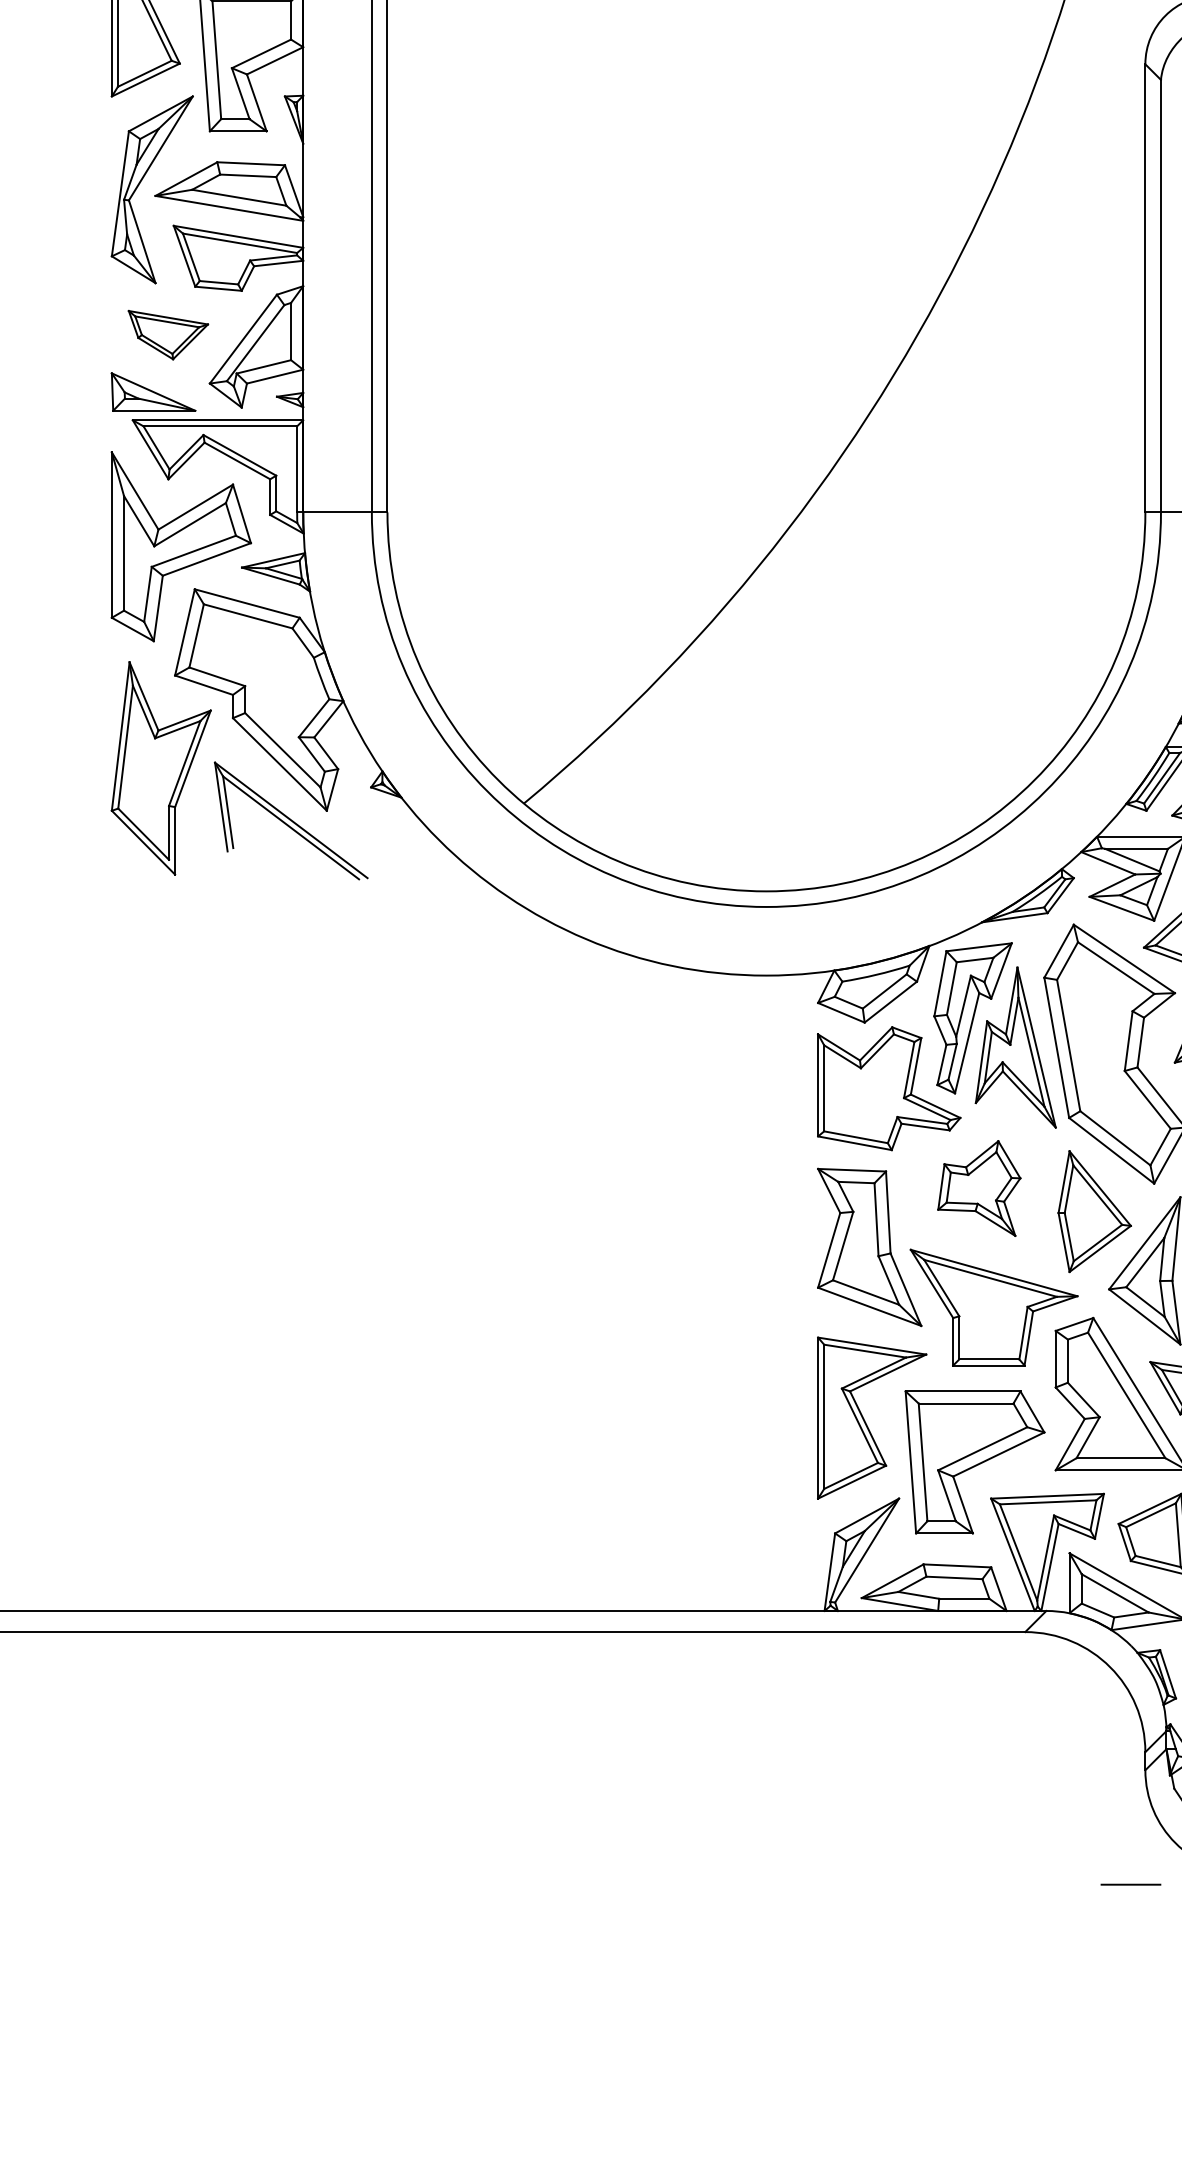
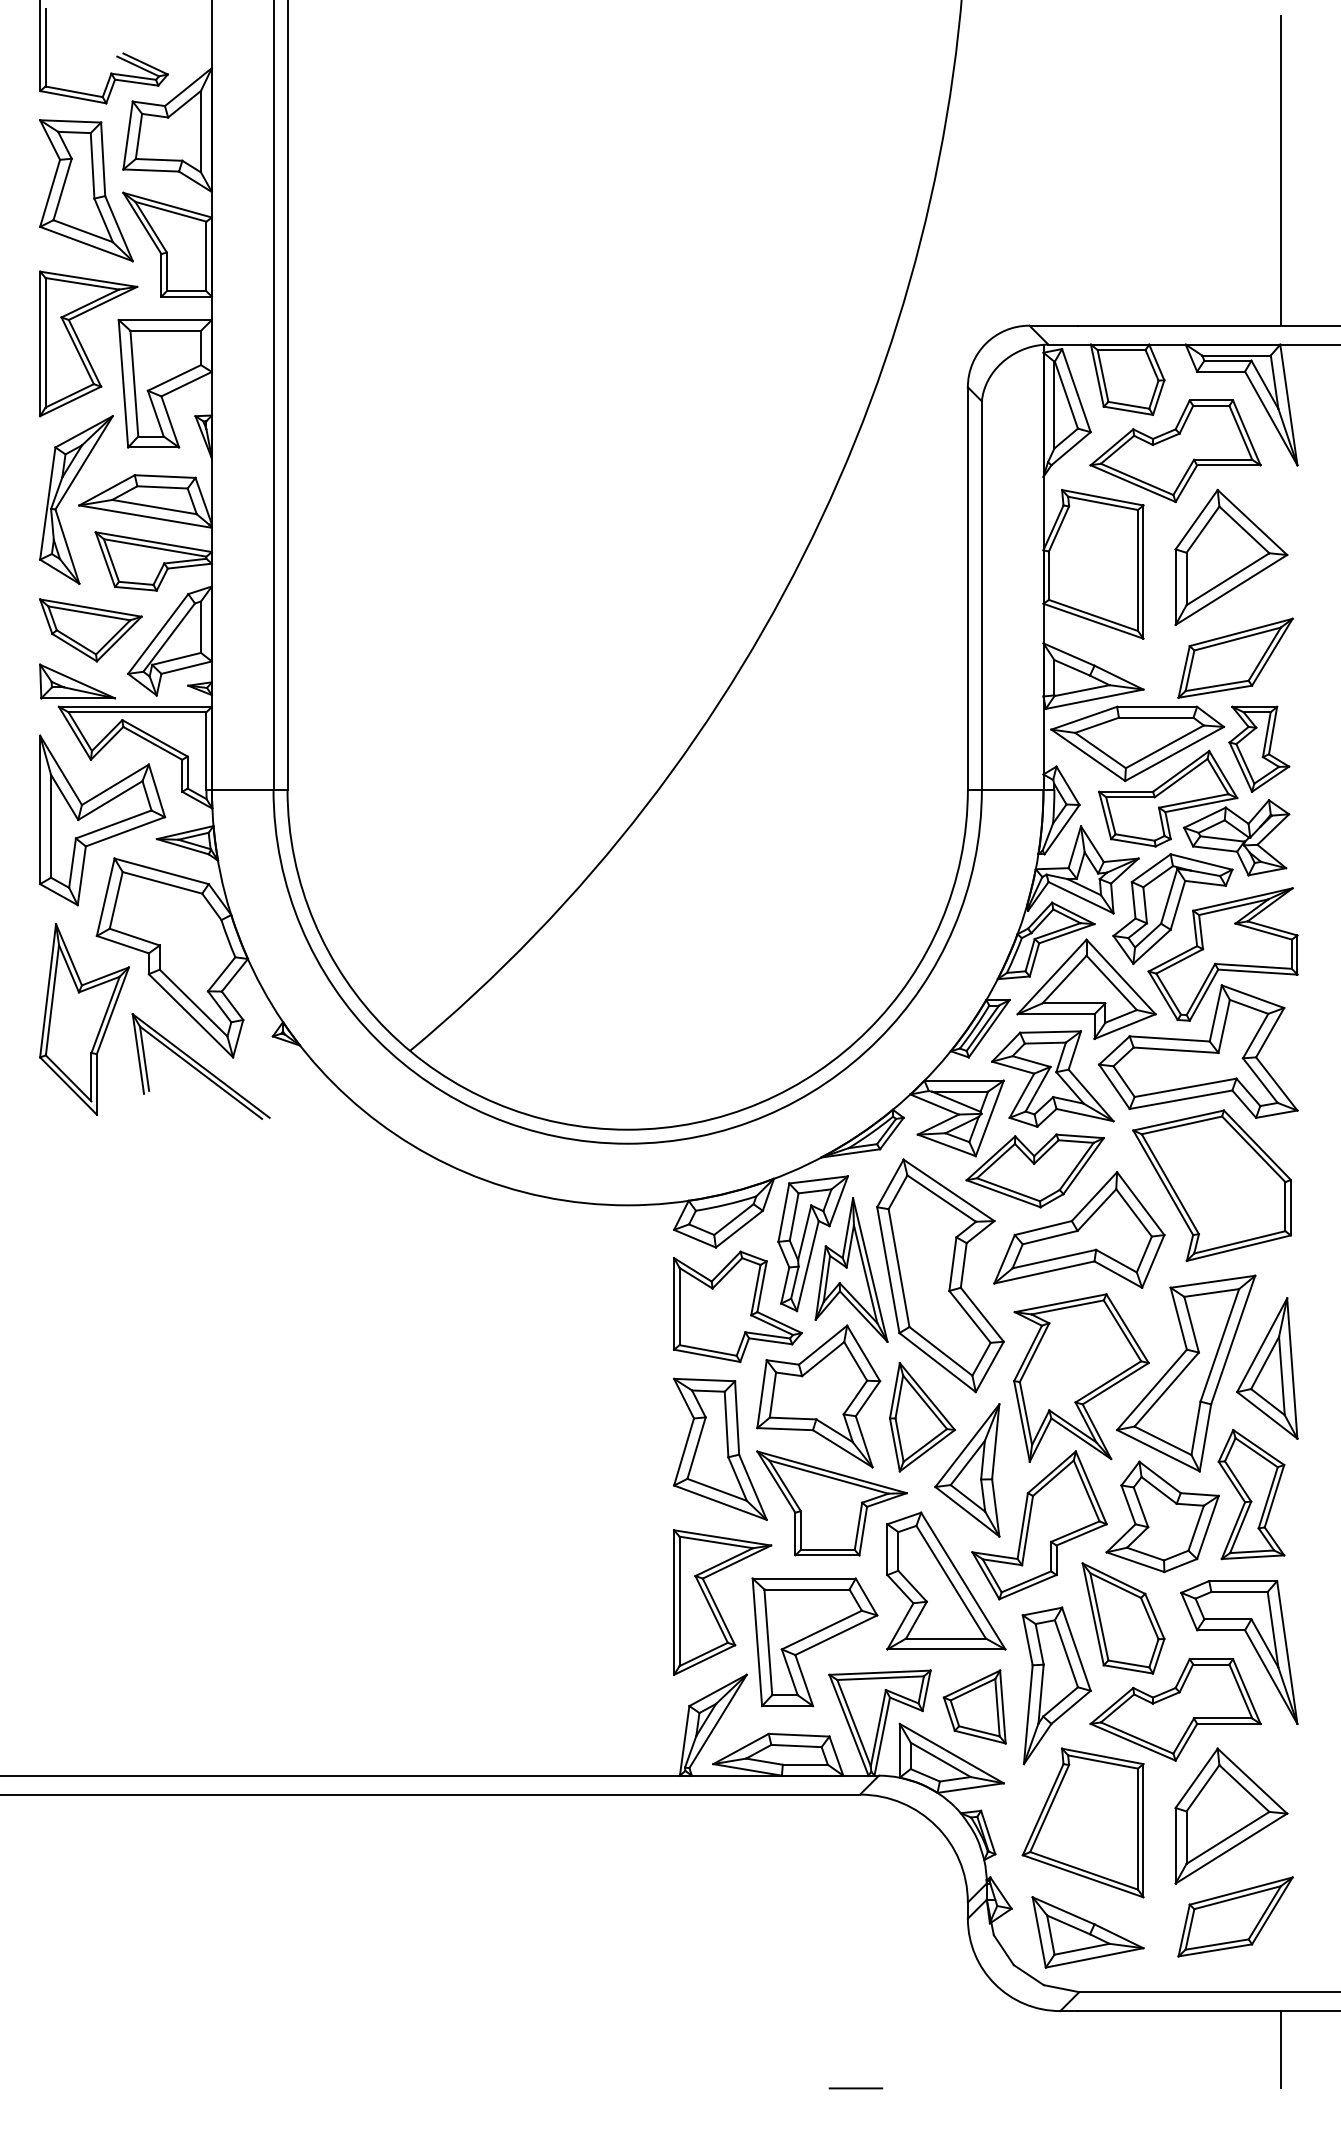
part: (167, 335) -> (90, 630), size x1.43
part: (978, 1188) -> (818, 1396), size x1.67
line: (1130, 1884) -> (855, 2088), moved

